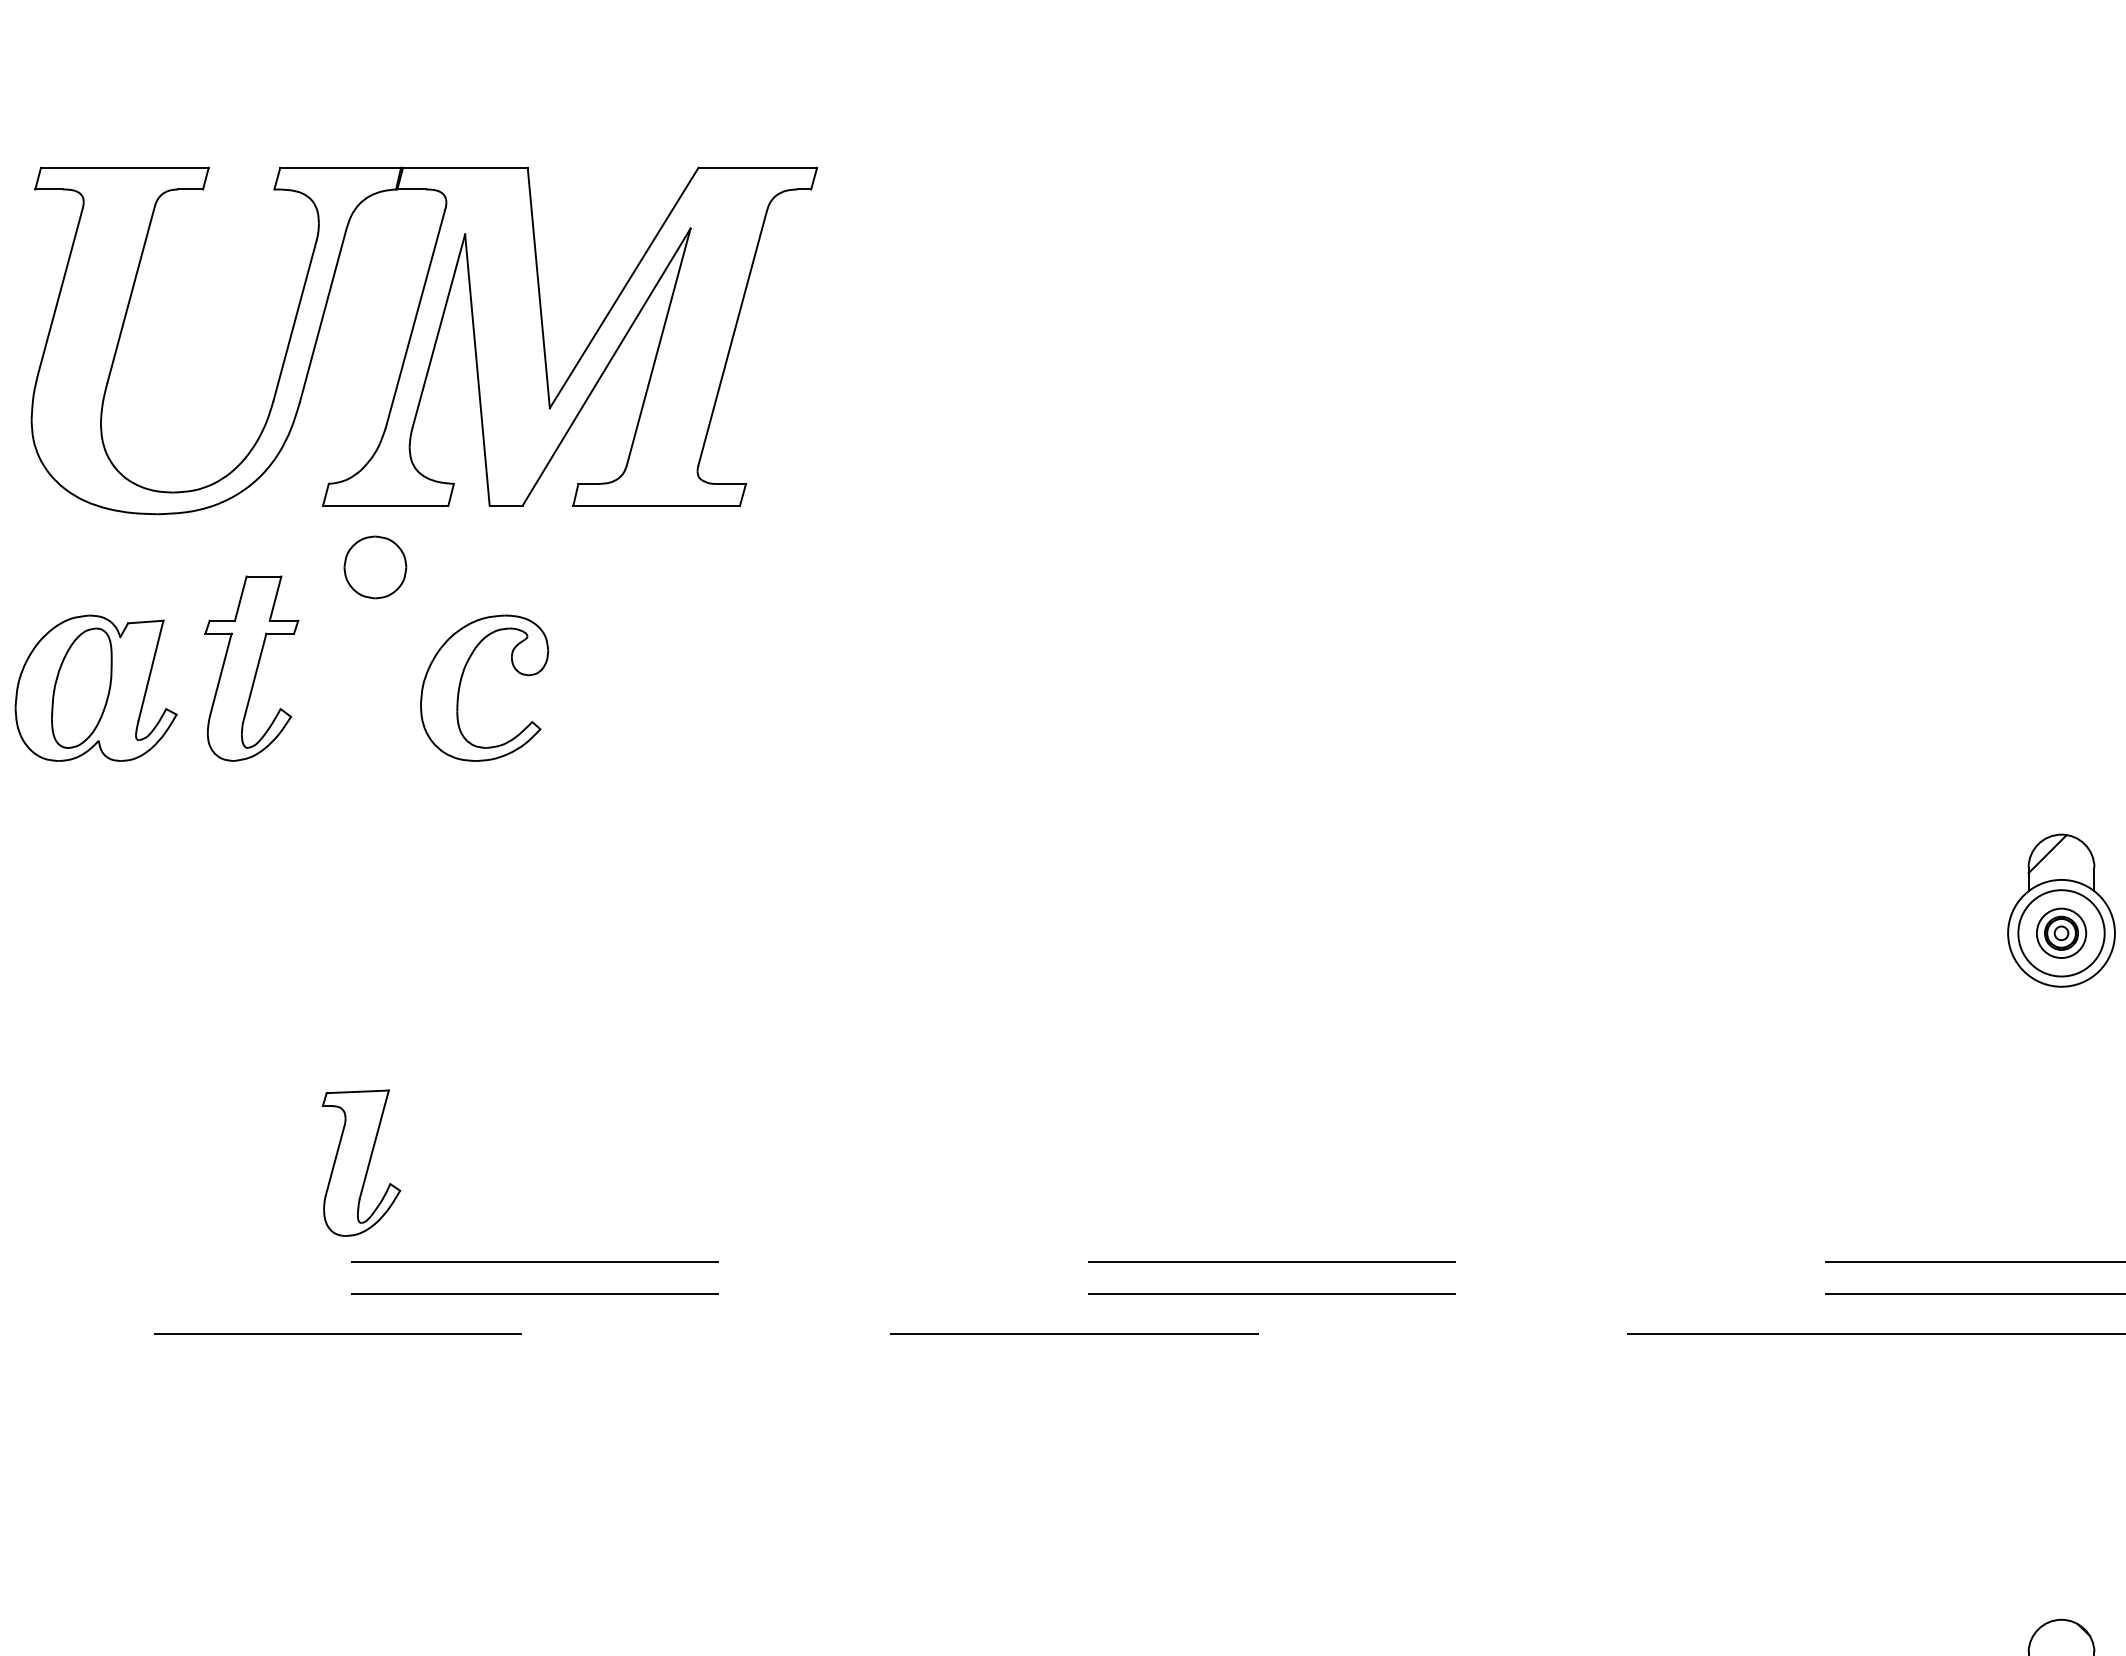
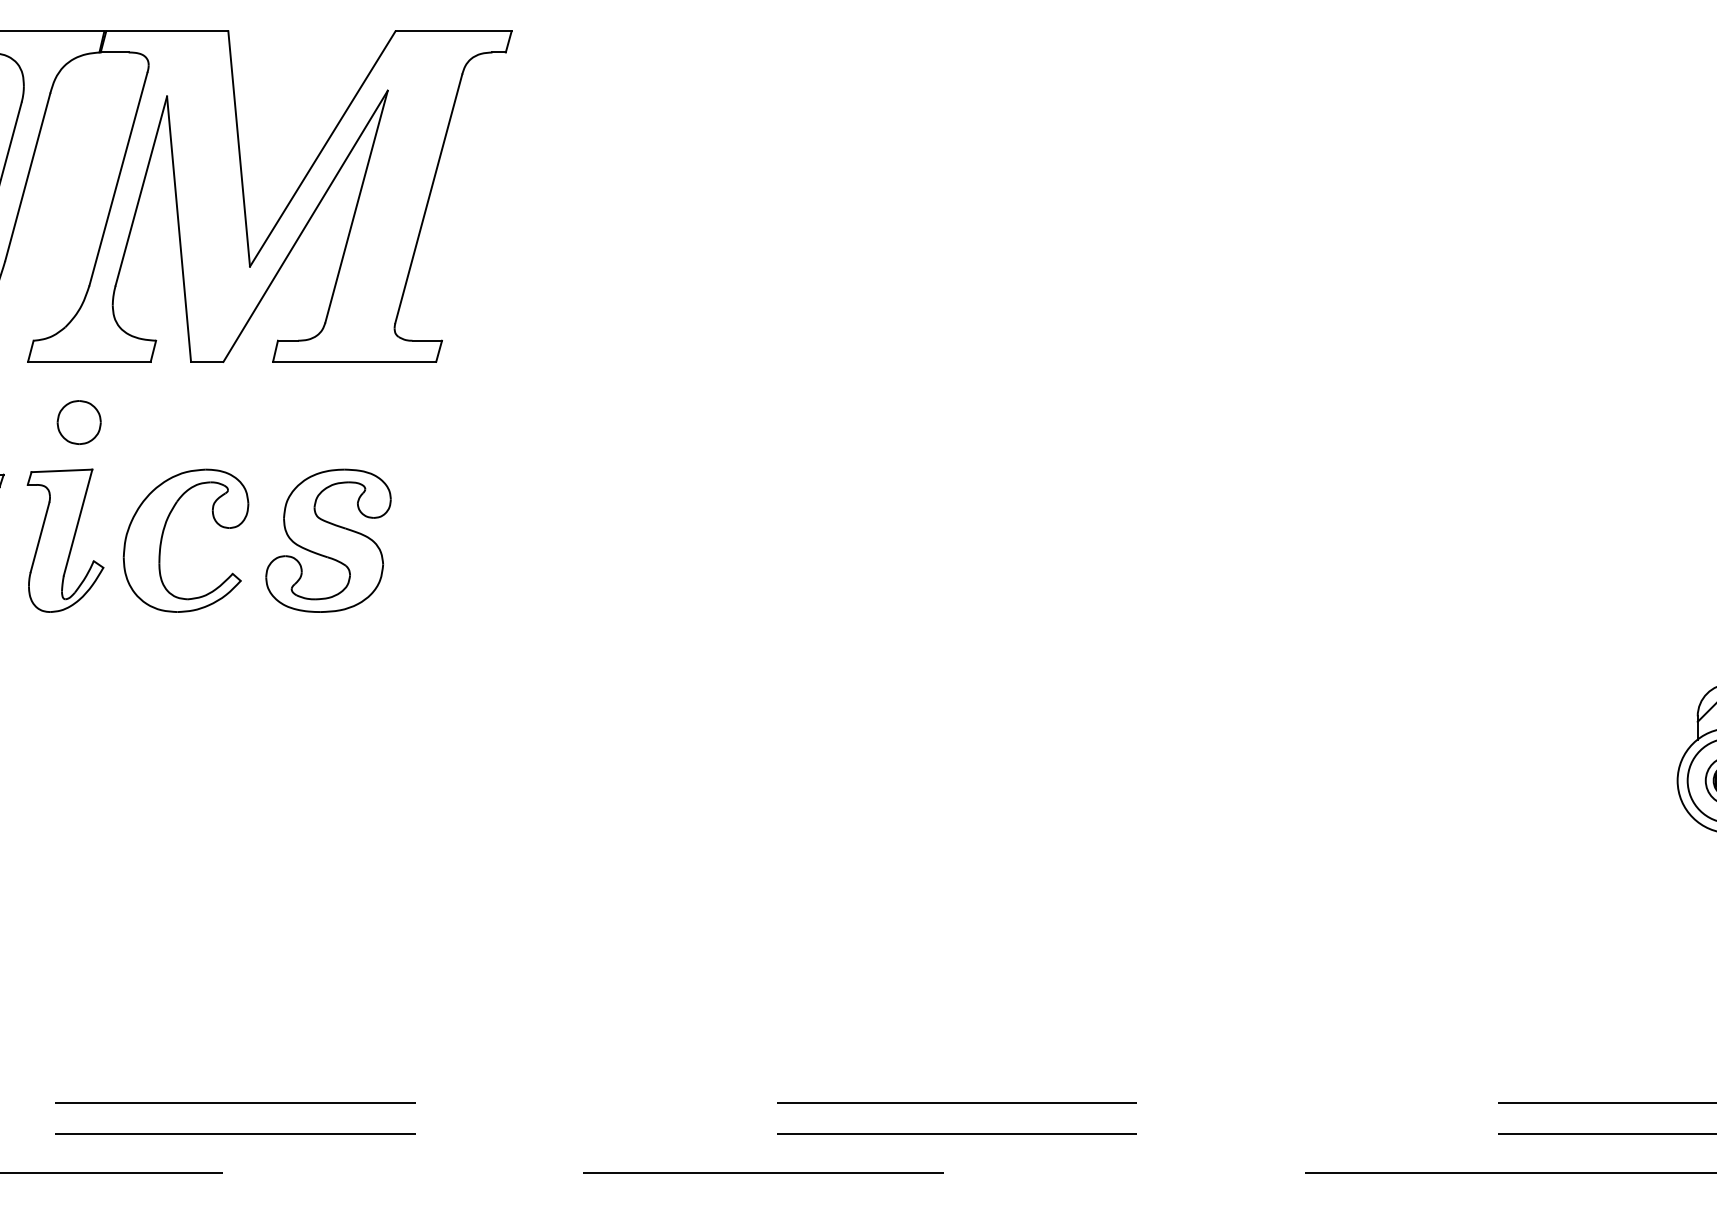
part: (375, 567) -> (79, 422), size x0.71
part: (629, 687) -> (327, 540), added
part: (361, 1162) -> (65, 540), moved

